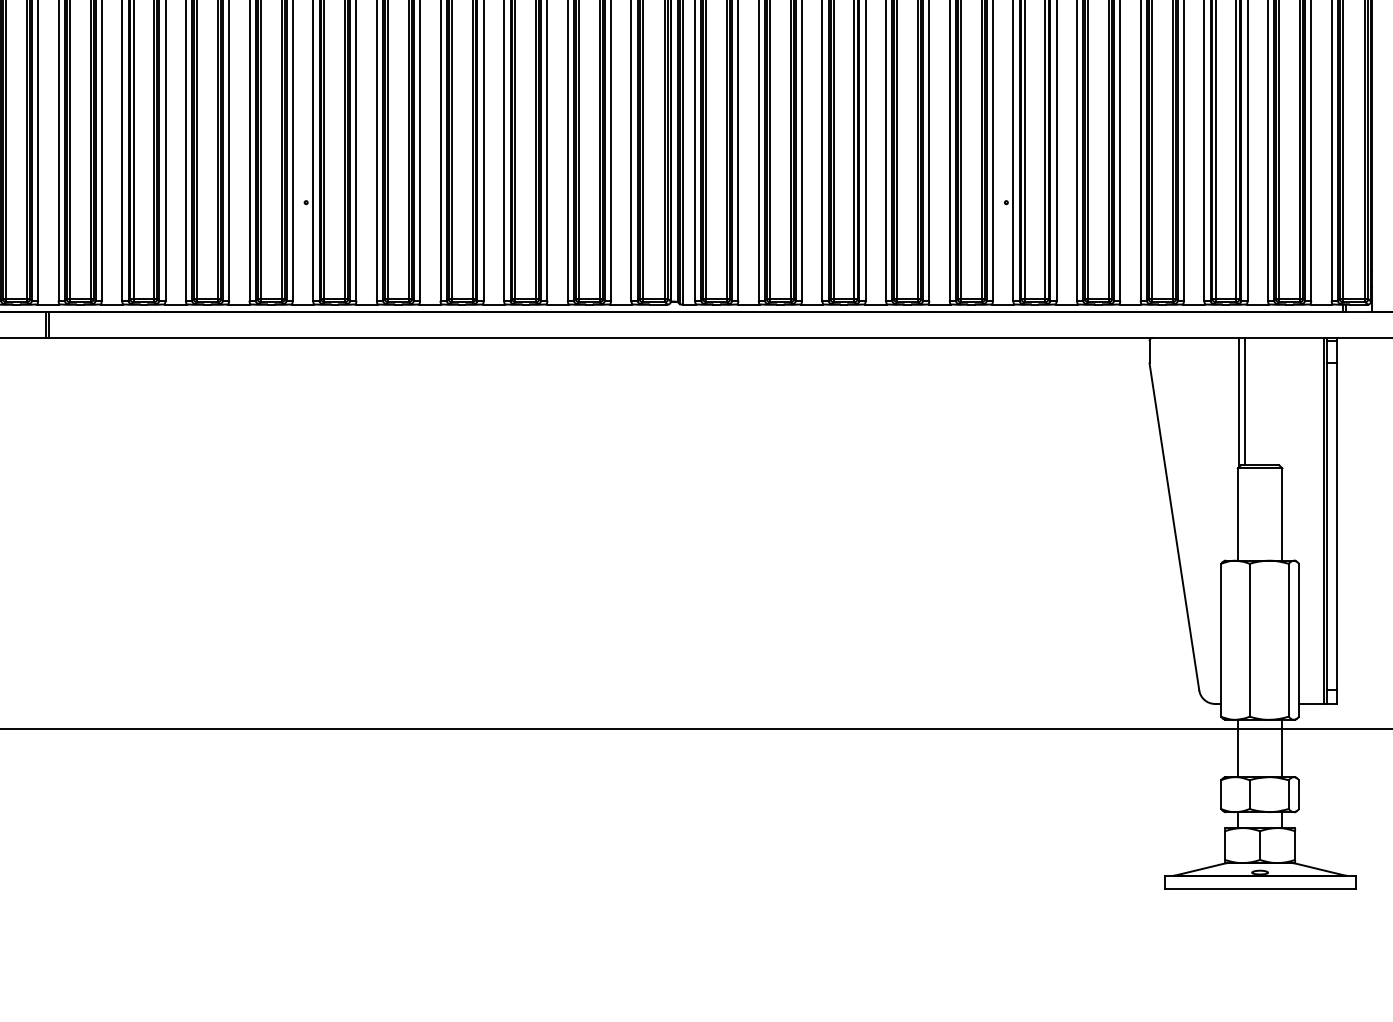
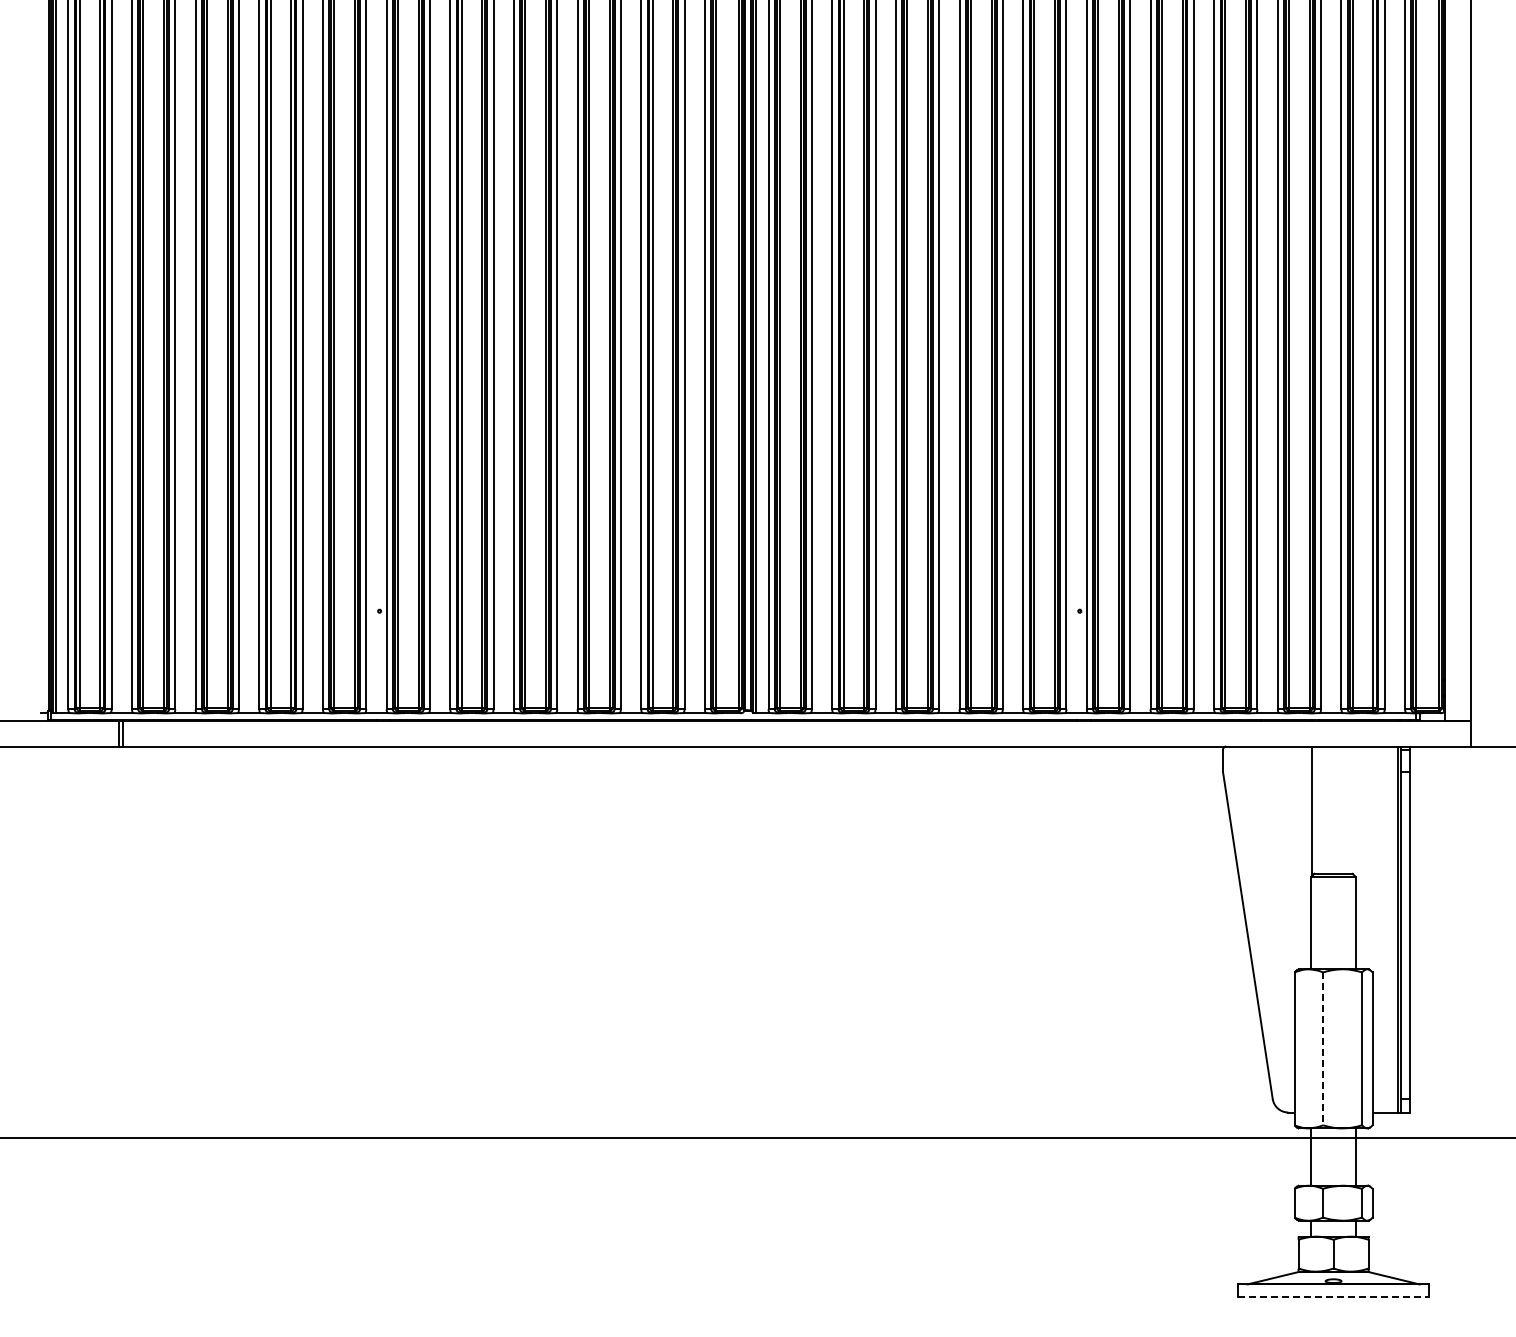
line: (1245, 400) -> (1318, 809), removed
line: (1250, 640) -> (1323, 1049), solid -> dashed
line: (1261, 888) -> (1334, 1297), solid -> dashed

